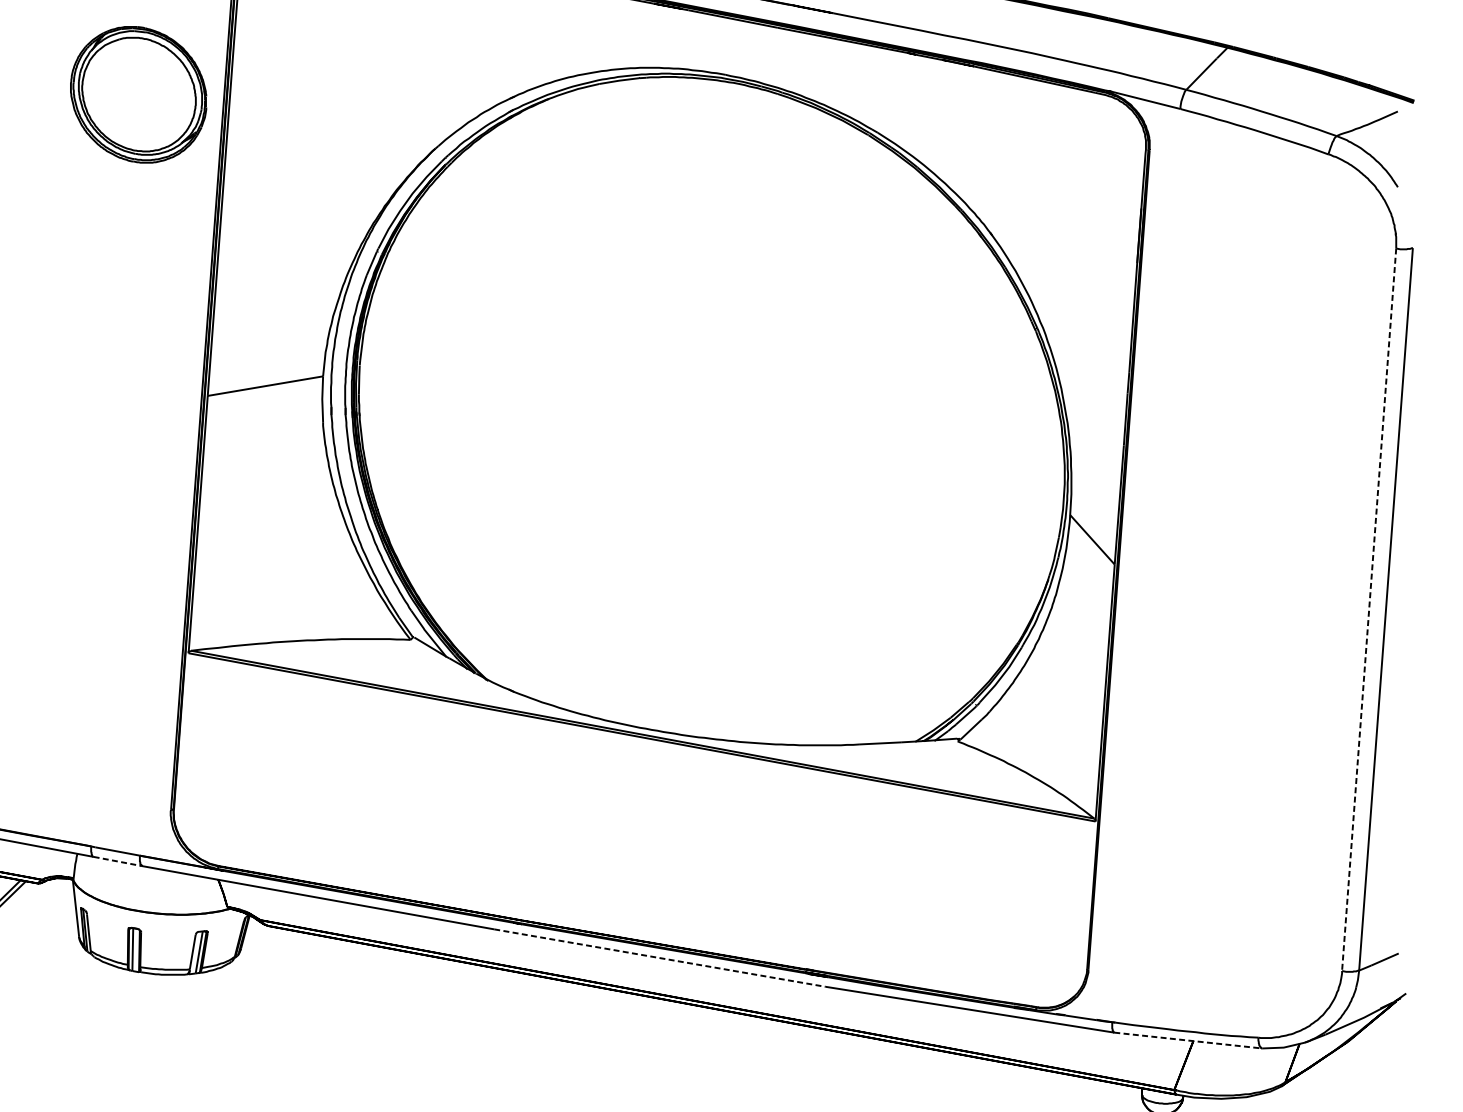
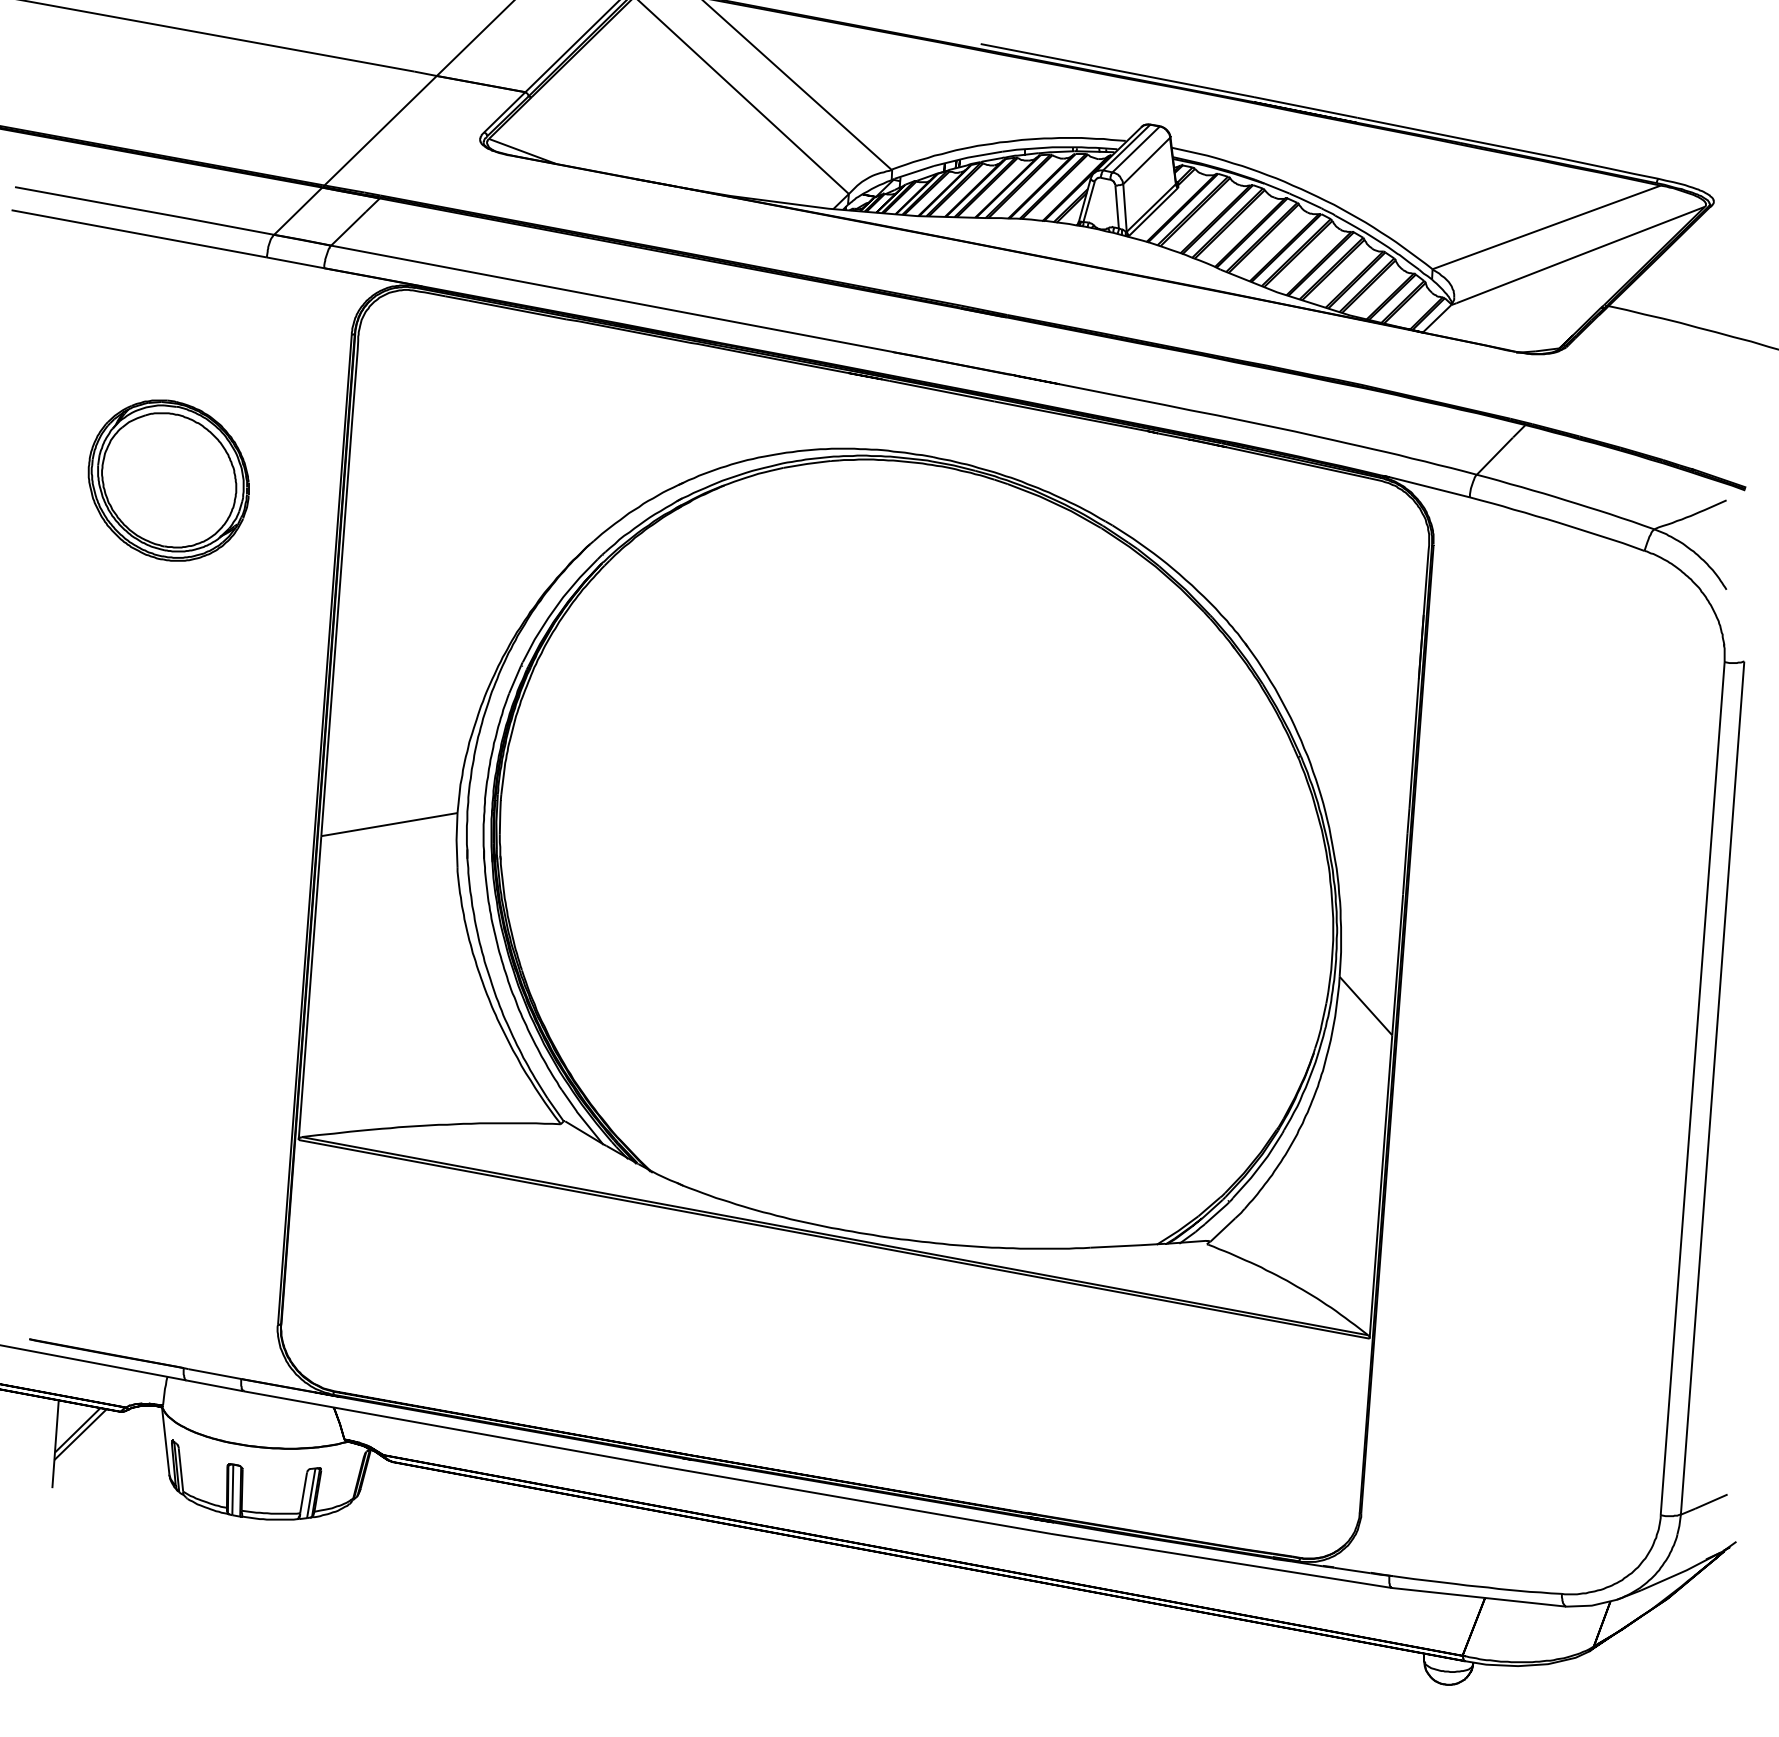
part: (138, 94) -> (168, 480), moved
line: (1369, 609) -> (1692, 1088), dashed -> solid
line: (118, 861) -> (215, 1385), dashed -> solid
line: (660, 957) -> (855, 1499), dashed -> solid
line: (1188, 1040) -> (1479, 1597), dashed -> solid

